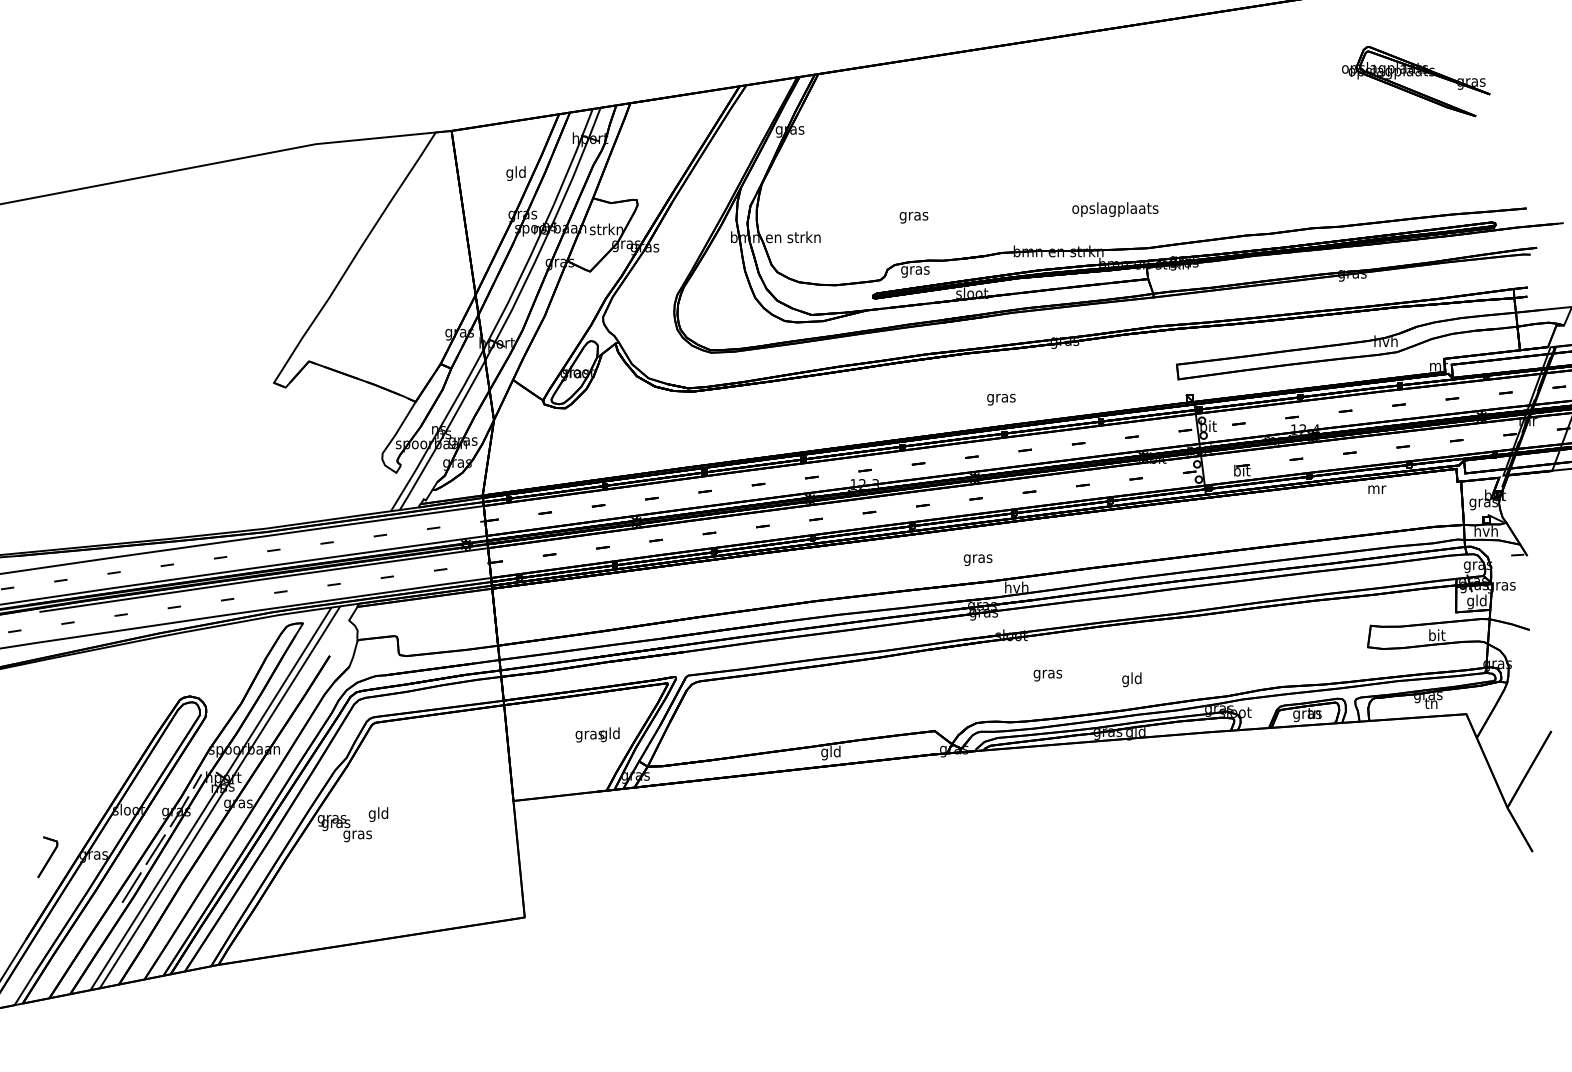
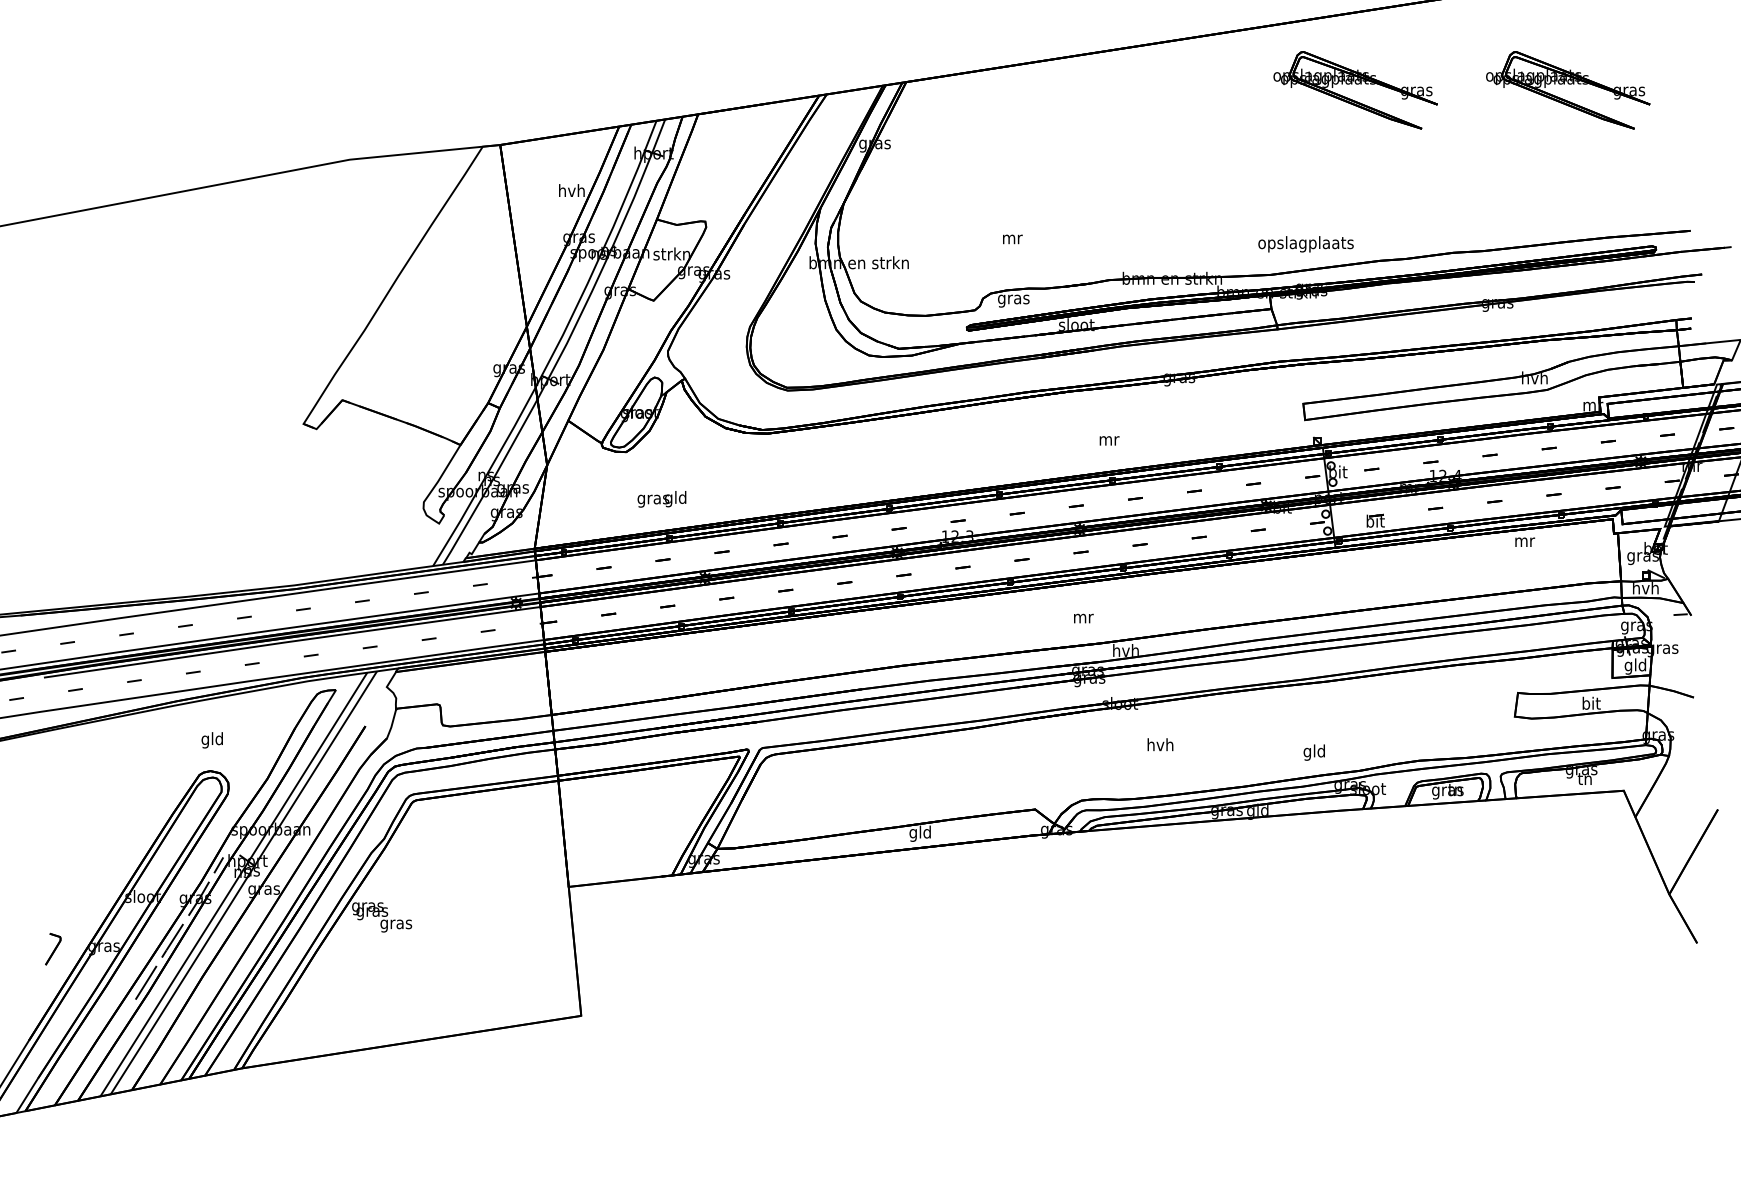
part: (1224, 81) -> (1356, 90), added
text: (515, 173) -> (571, 192), gld -> hvh
text: (1115, 209) -> (1306, 244), moved
text: (913, 217) -> (1011, 240), gras -> mr
text: (1001, 399) -> (1109, 442), gras -> mr
text: (977, 560) -> (1082, 620), gras -> mr
text: (1047, 673) -> (1160, 745), gras -> hvh
text: (1131, 679) -> (1313, 752), moved
text: (597, 734) -> (661, 498), moved
text: (378, 814) -> (212, 740), moved
part: (47, 857) -> (52, 949), size x0.7

